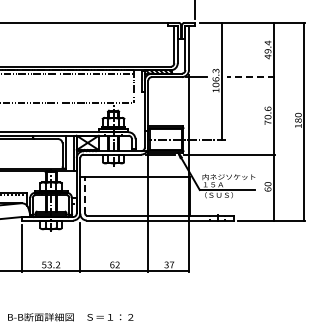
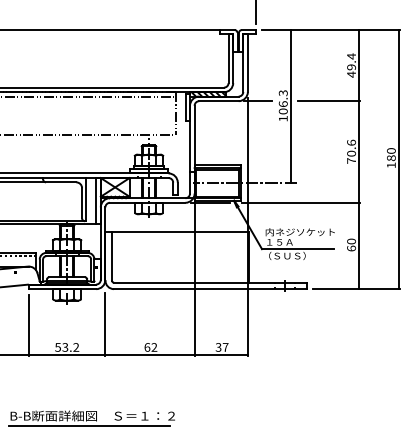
line: (250, 77) -> (328, 101), dashed -> solid
line: (85, 195) -> (112, 256), dashed -> solid
line: (68, 324) -> (89, 425), added

